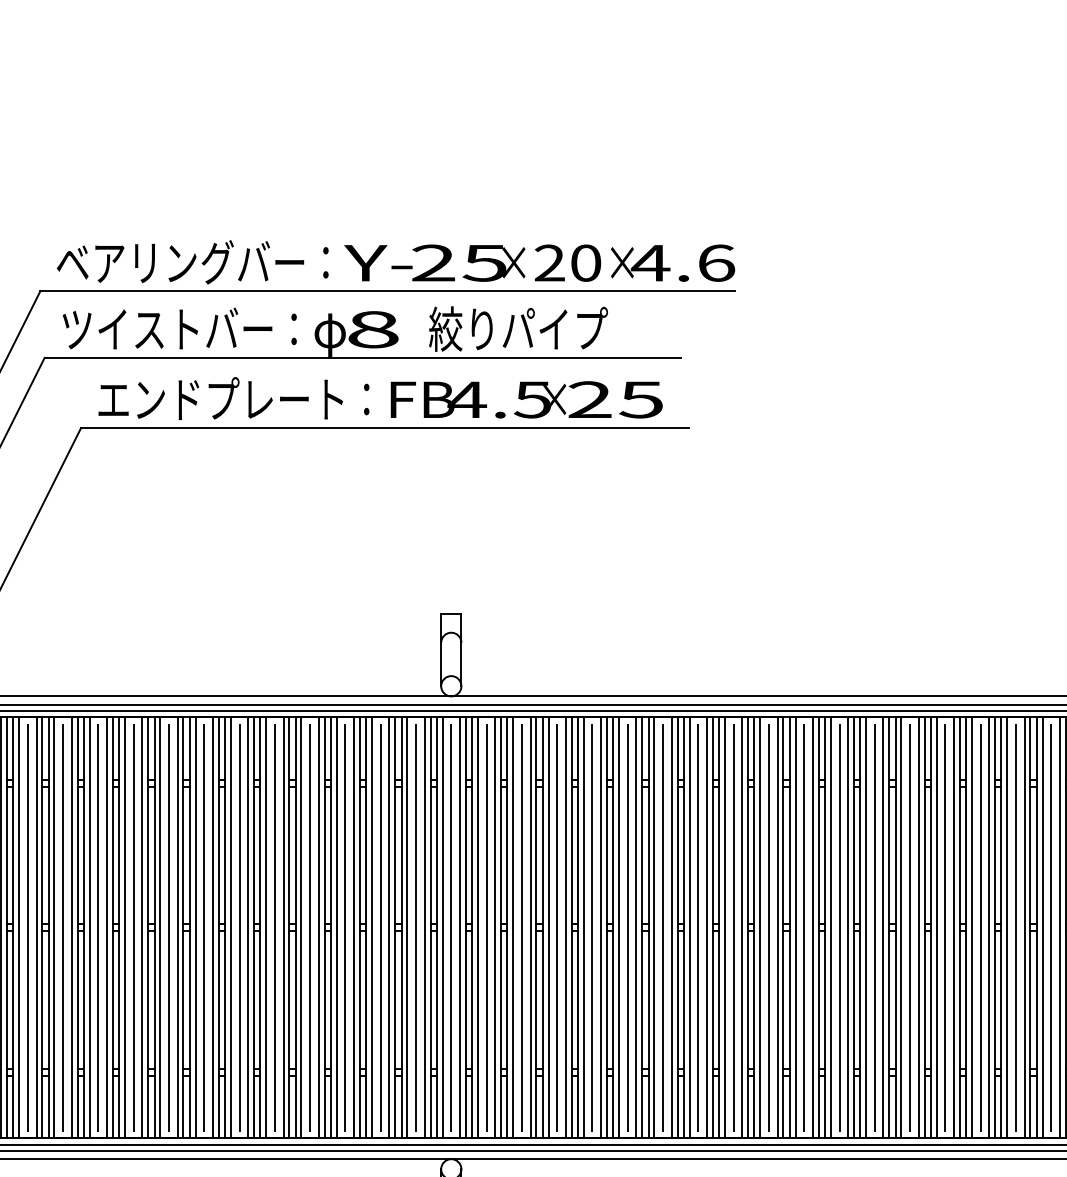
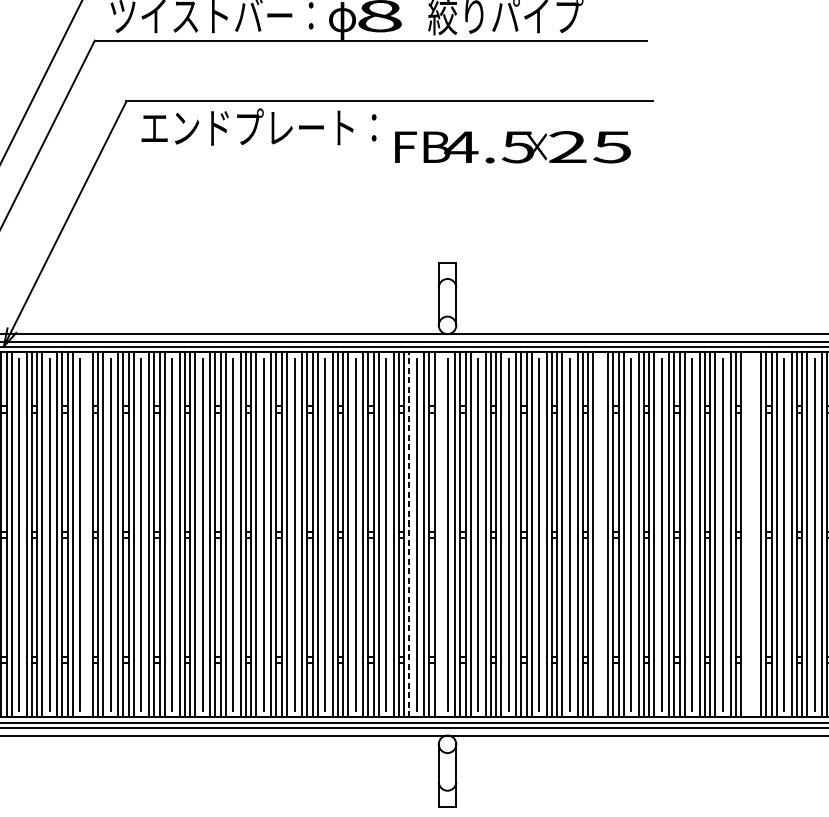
text: (233, 398) -> (258, 126), moved
text: (526, 399) -> (512, 146), moved
line: (36, 927) -> (87, 534), removed
line: (407, 927) -> (409, 534), solid -> dashed
line: (442, 927) -> (439, 534), removed
line: (627, 927) -> (600, 534), removed
line: (795, 927) -> (746, 534), removed
line: (804, 927) -> (753, 534), removed

